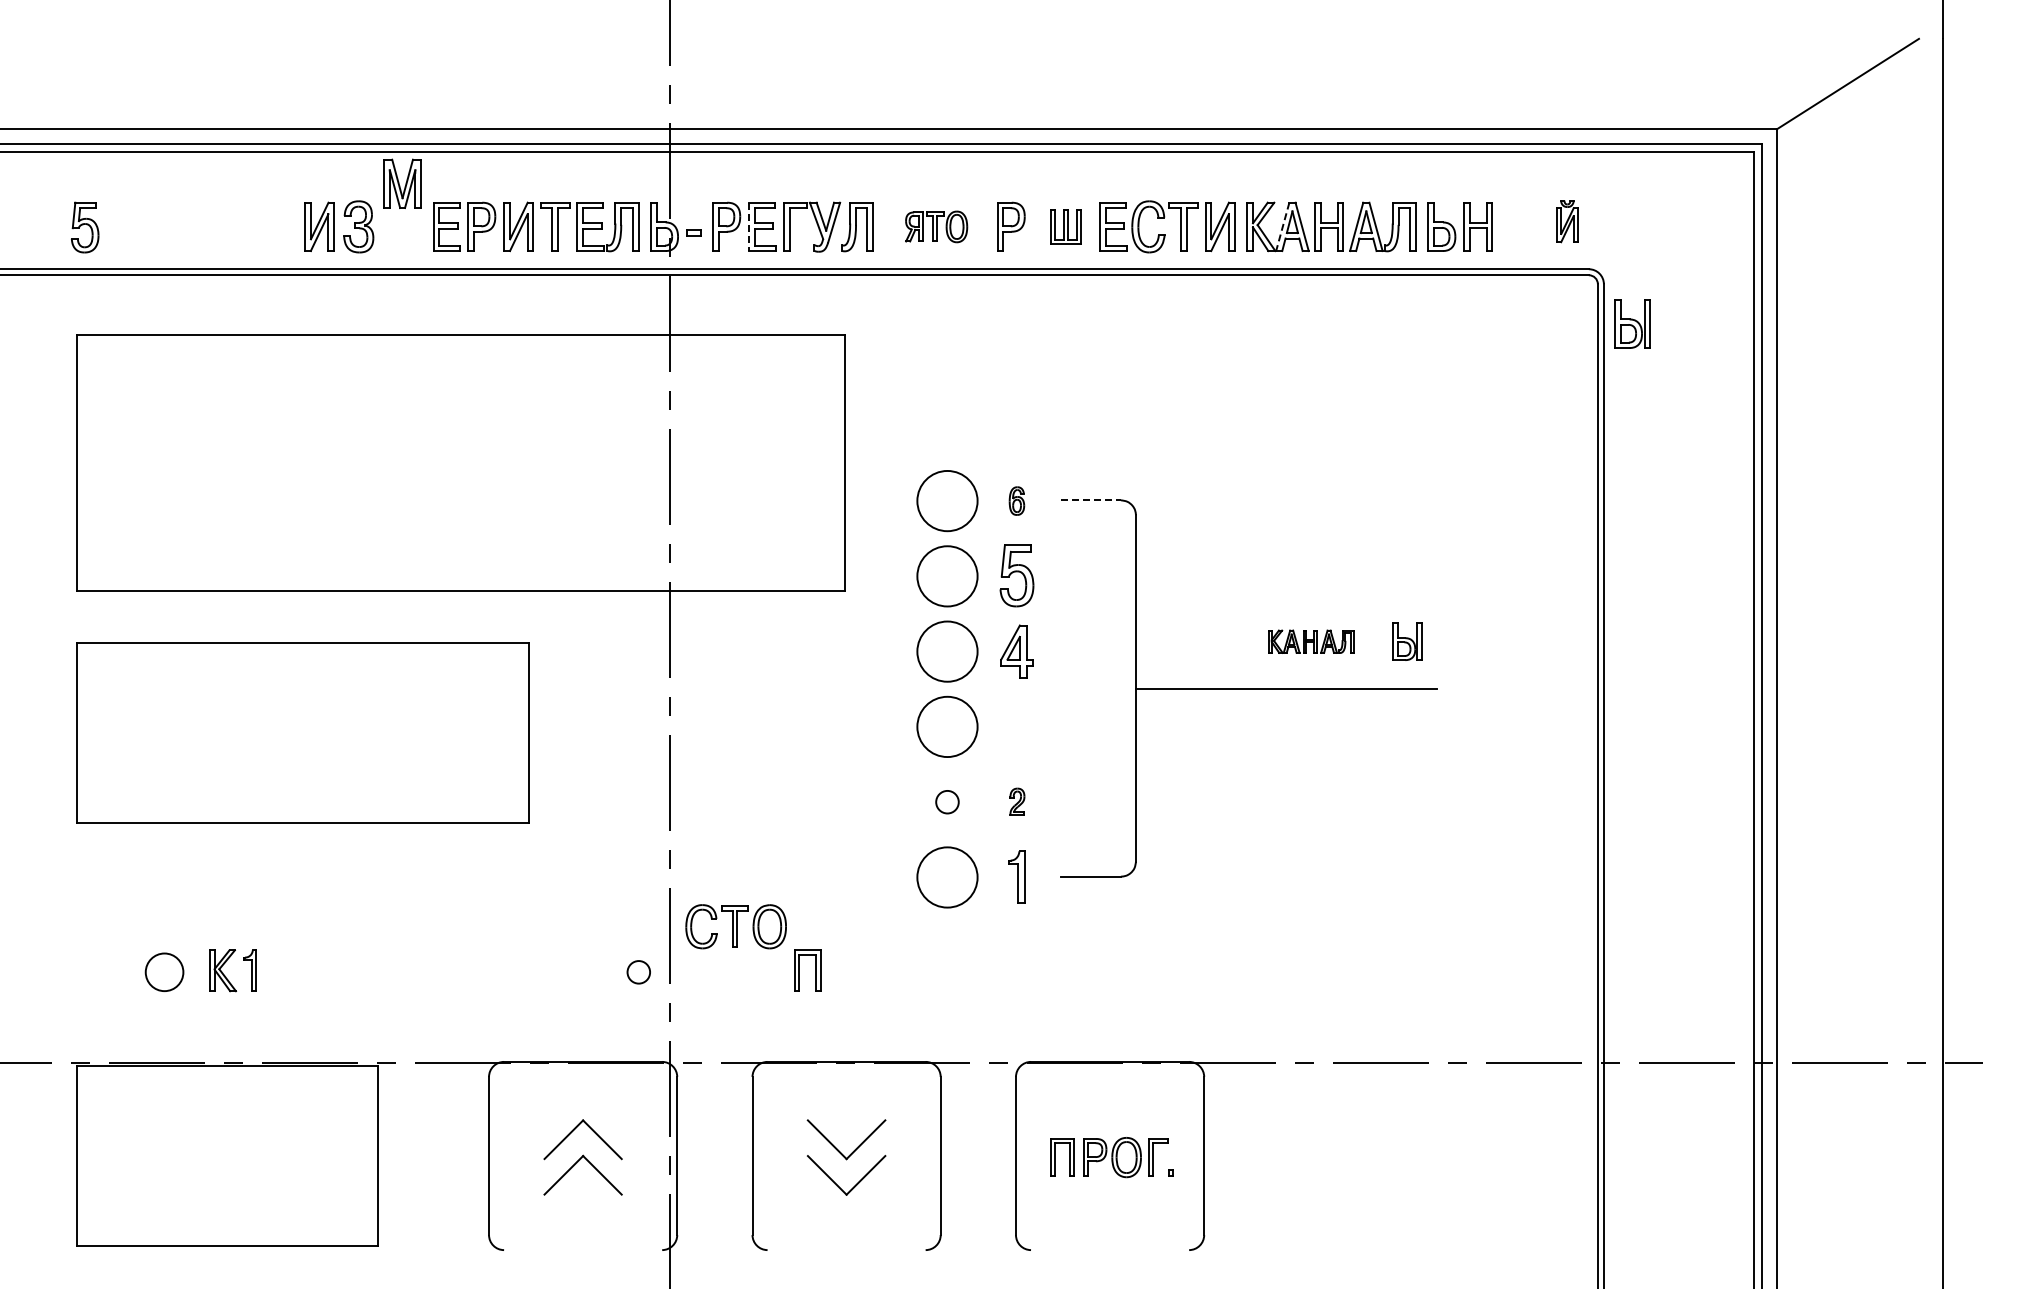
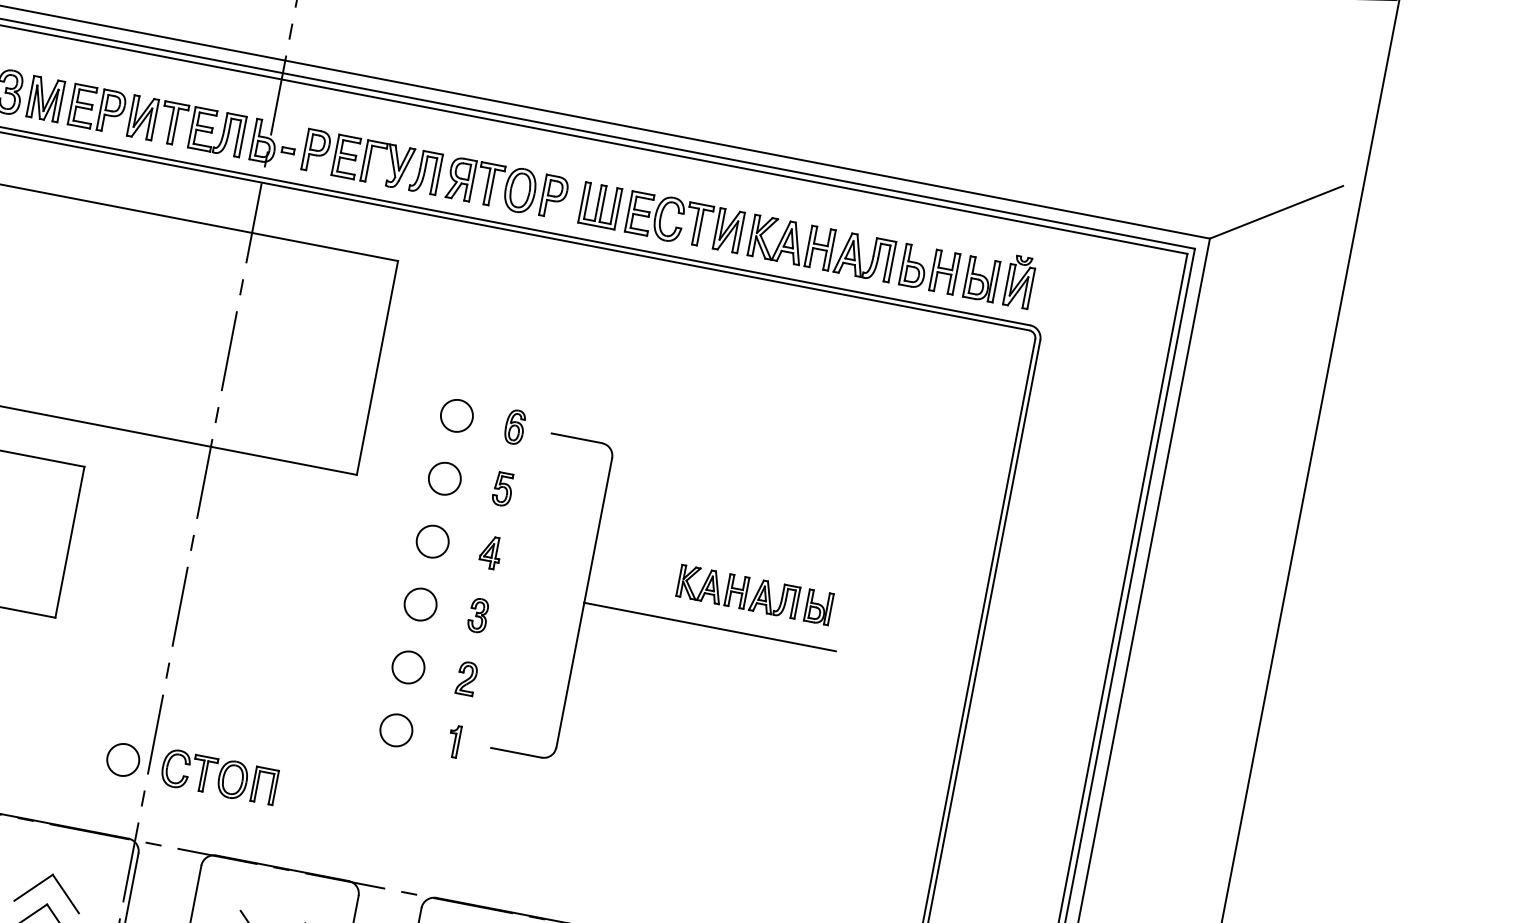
part: (402, 183) -> (45, 98), moved
part: (1567, 221) -> (1019, 282), size x1.43
part: (936, 226) -> (491, 184), size x1.67
part: (1065, 226) -> (599, 205), size x1.43
line: (749, 227) -> (335, 155), dashed -> solid
line: (1282, 227) -> (780, 241), dashed -> solid
part: (1632, 323) -> (981, 278), moved
circle: (947, 500) -> (457, 415), size x0.62
part: (1016, 500) -> (514, 426), size x1.43
line: (1091, 500) -> (577, 438), dashed -> solid
part: (1016, 575) -> (502, 489), size x0.62
circle: (947, 576) -> (444, 478), size x0.62
part: (1311, 641) -> (738, 591), size x1.67
part: (1016, 650) -> (490, 551), size x0.71
circle: (947, 651) -> (432, 541), size x0.62
circle: (947, 726) -> (420, 604), size x0.62
part: (1016, 726) -> (478, 615), added
part: (1017, 801) -> (467, 678), size x1.43
circle: (947, 802) -> (408, 667), size x1.67
circle: (947, 877) -> (396, 730), size x0.62
part: (1016, 877) -> (454, 741), size x0.71
part: (735, 926) -> (204, 774), moved
circle: (638, 972) -> (122, 760), size x1.67

